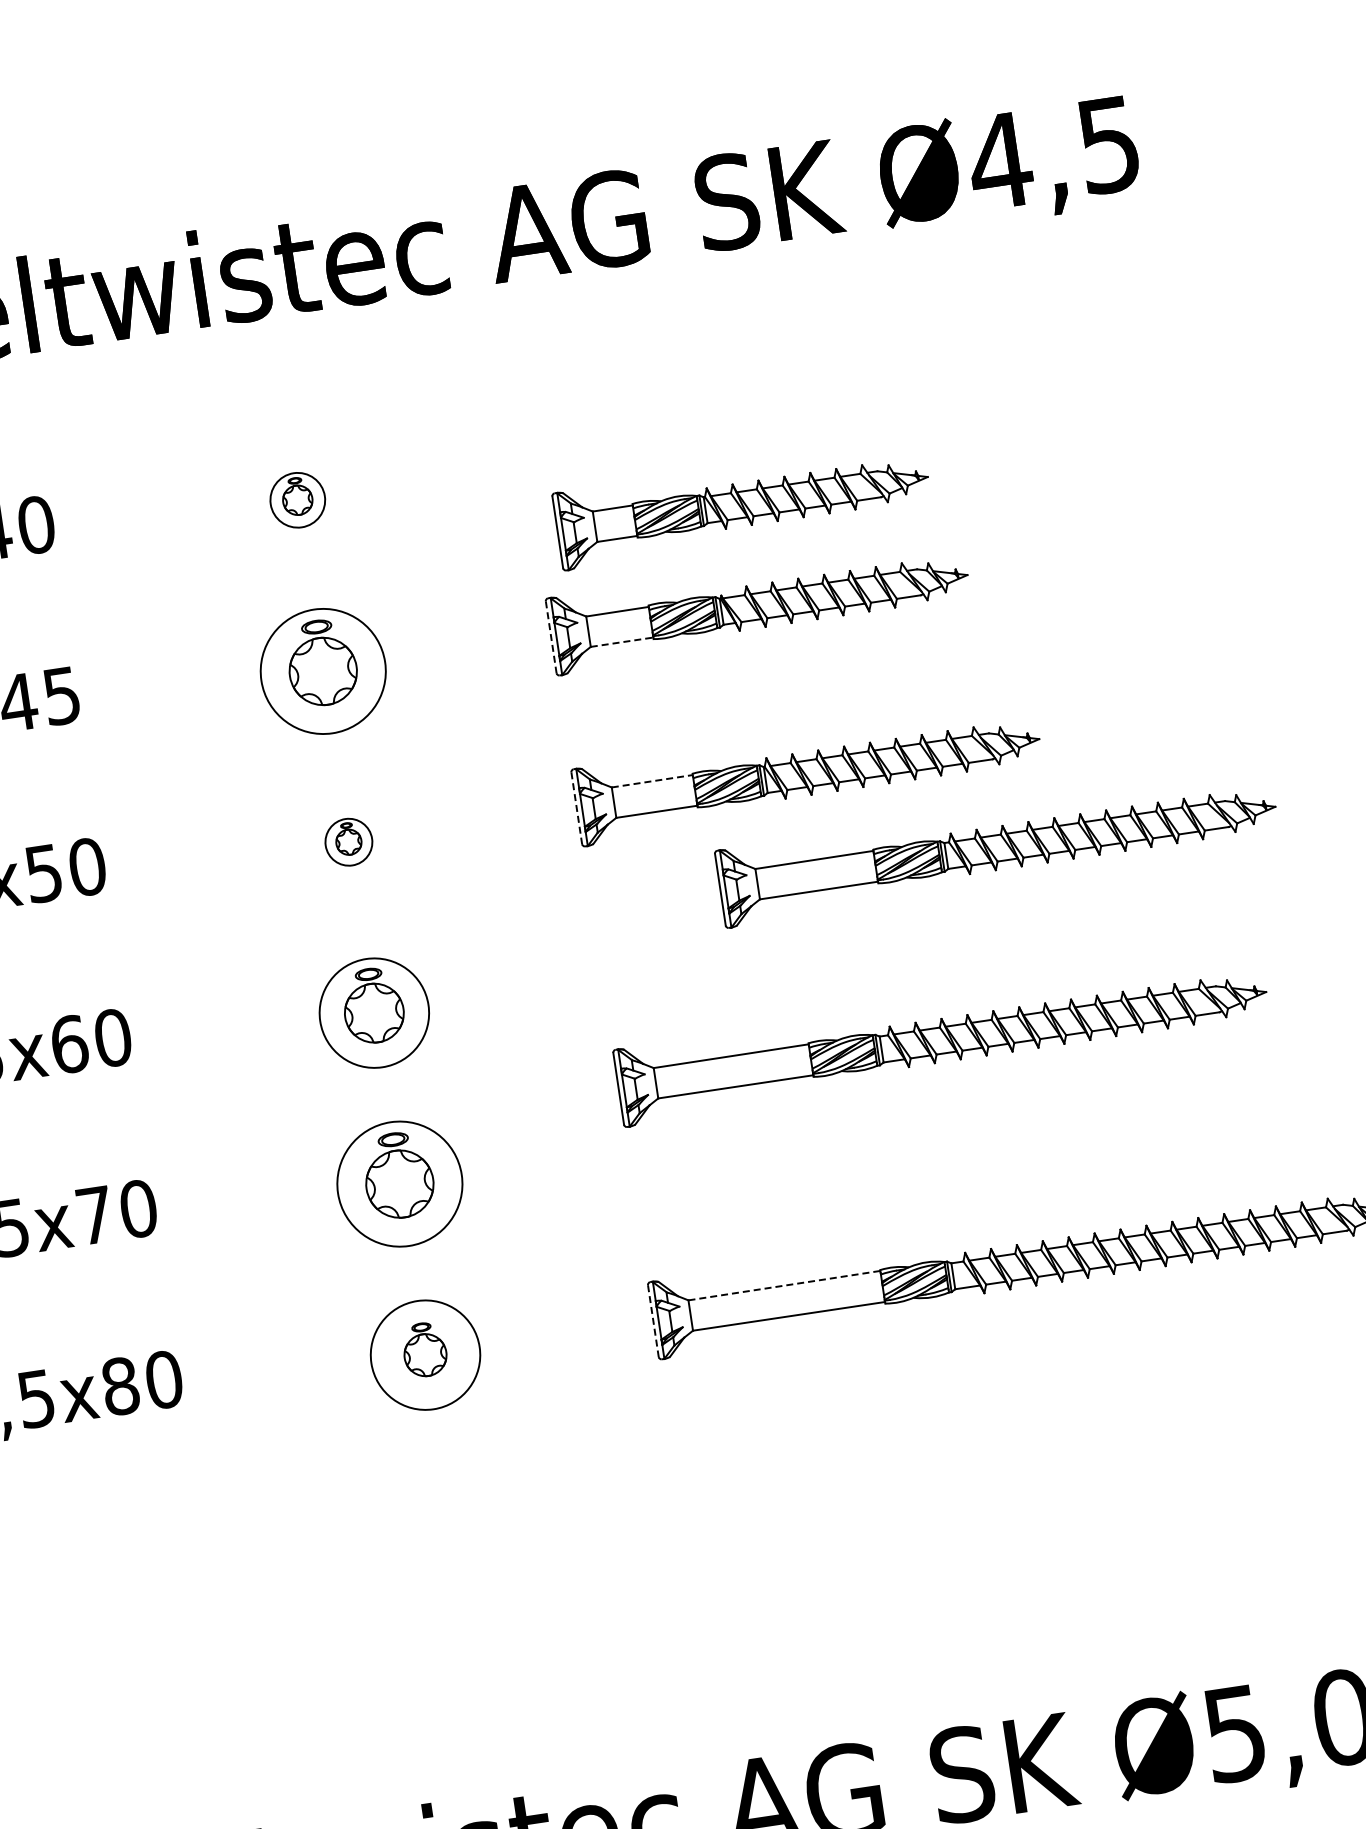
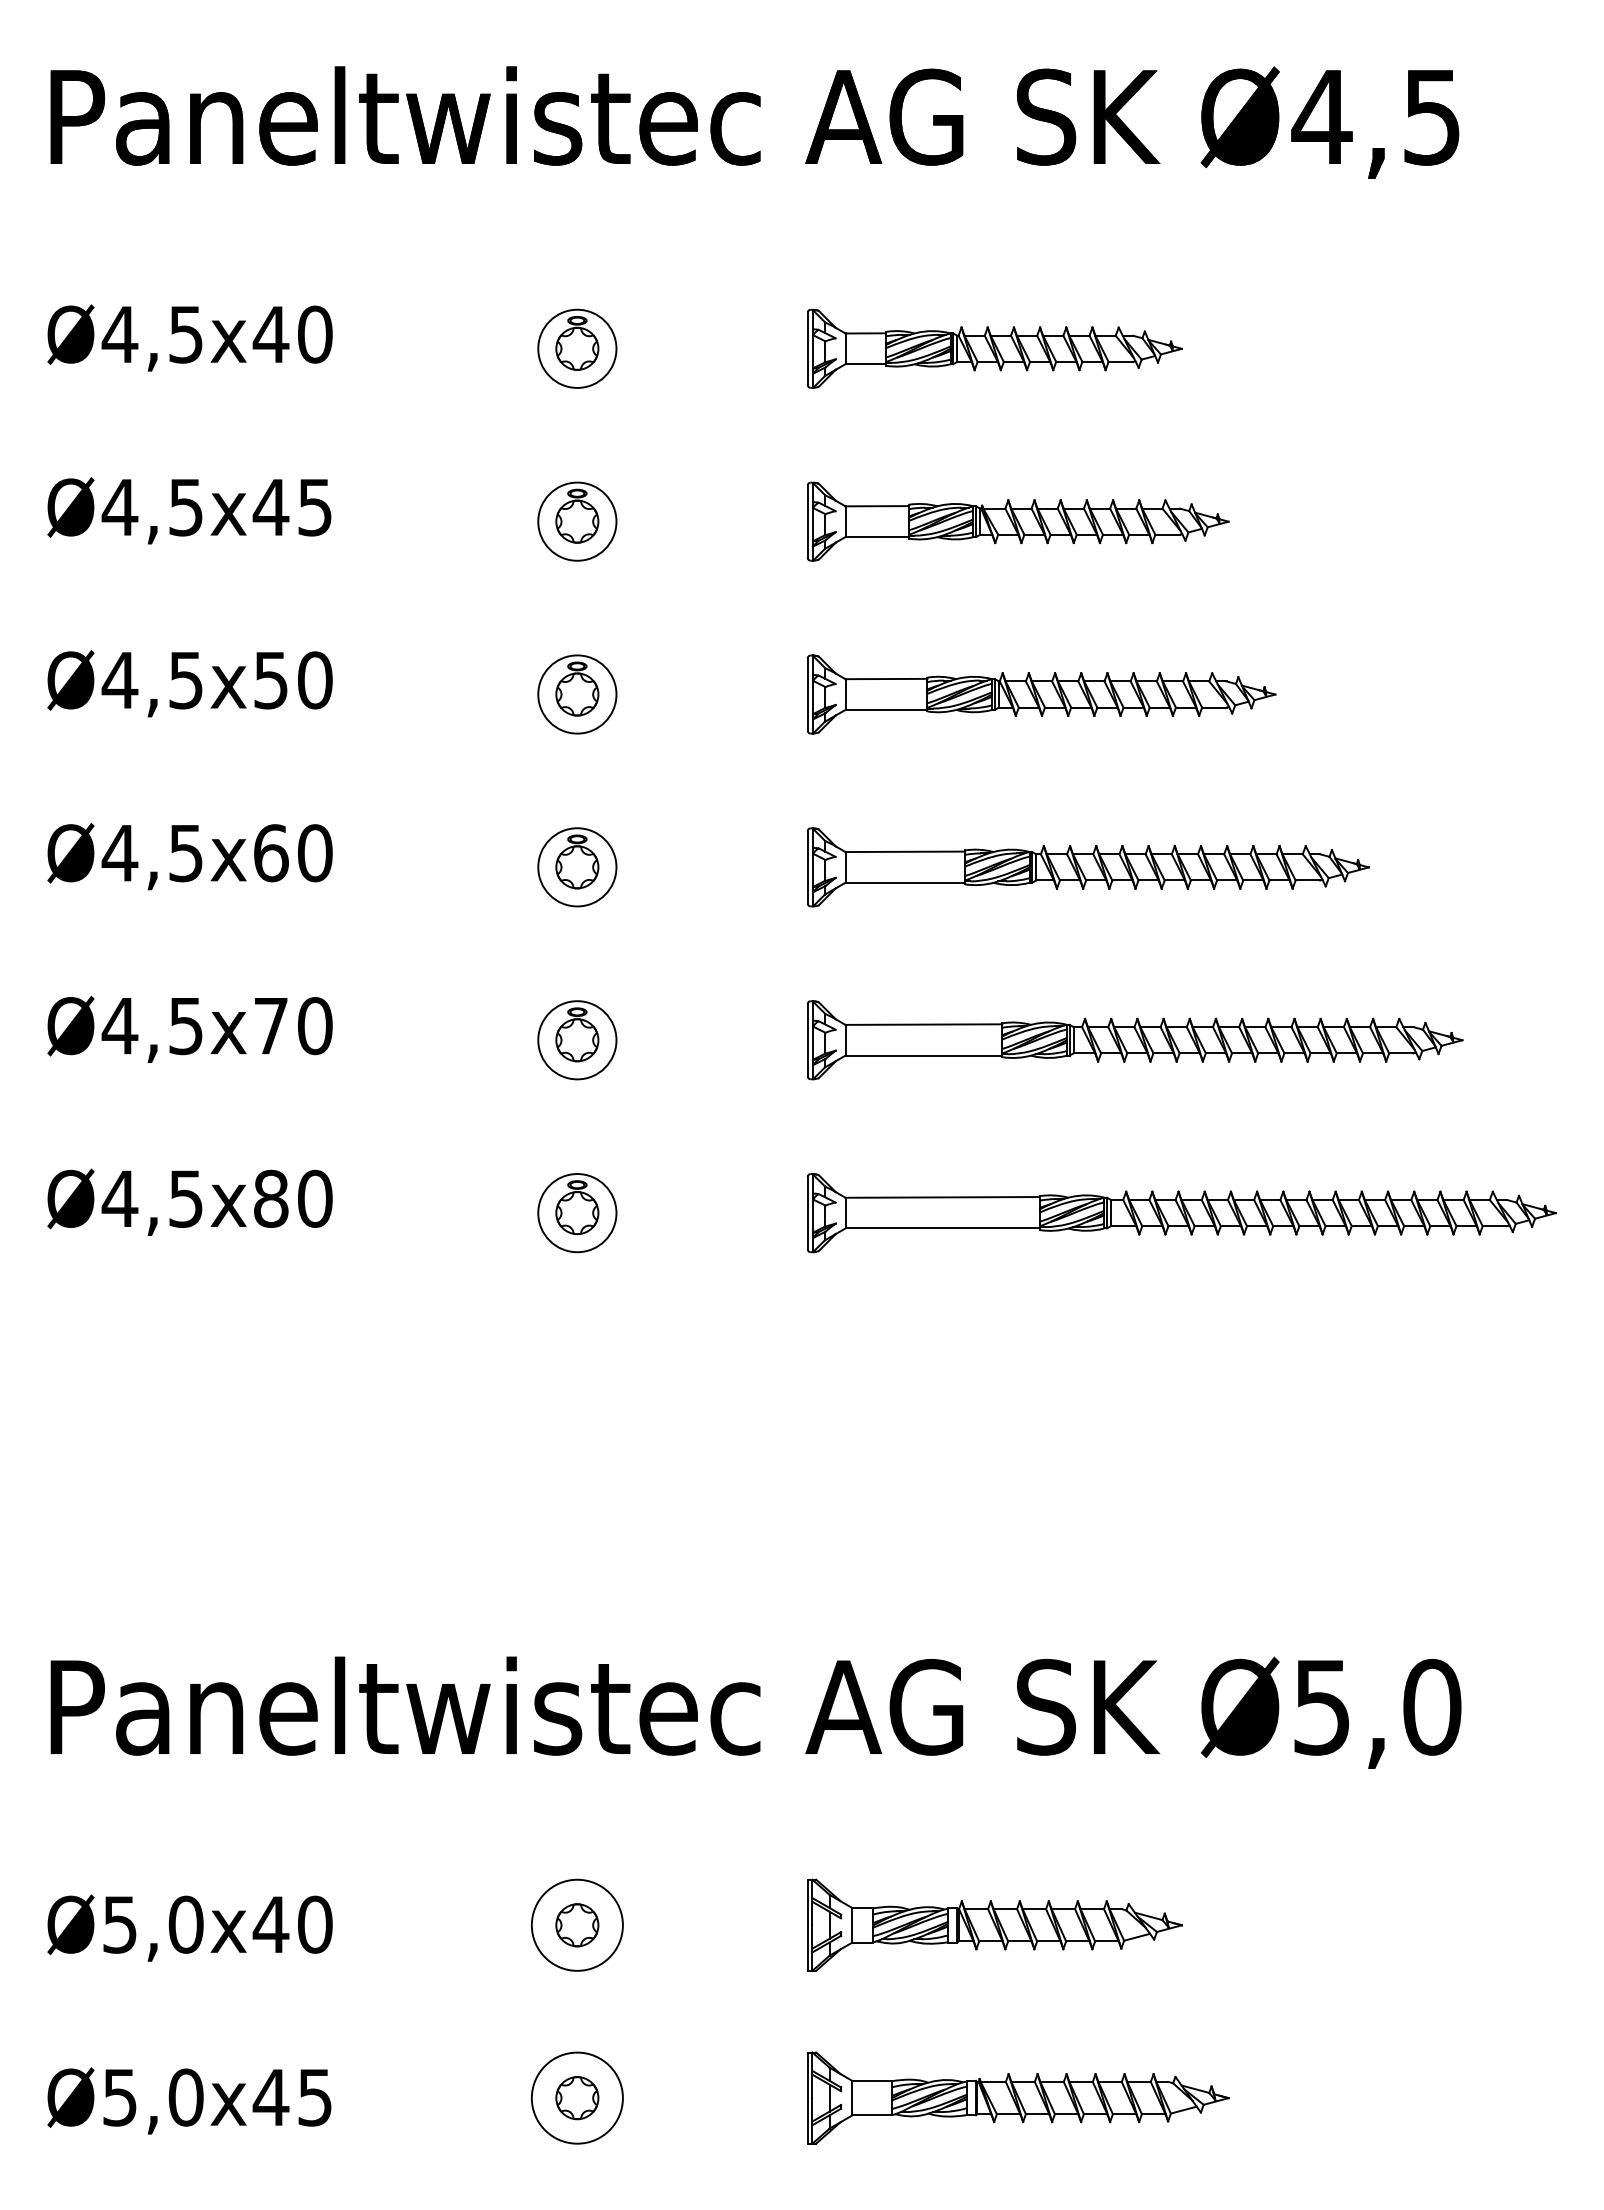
part: (297, 500) -> (577, 348), size x1.43
part: (742, 504) -> (994, 348), moved
line: (551, 638) -> (807, 522), dashed -> solid
line: (622, 642) -> (877, 537), dashed -> solid
part: (323, 671) -> (577, 521), size x0.62
line: (652, 781) -> (886, 679), dashed -> solid
line: (576, 809) -> (807, 695), dashed -> solid
part: (348, 842) -> (577, 694), size x1.67
part: (998, 848) -> (1088, 867), moved
part: (374, 1013) -> (577, 867), size x0.71
part: (942, 1040) -> (1135, 1040), moved
part: (400, 1184) -> (577, 1040), size x0.62
line: (785, 1285) -> (943, 1197), dashed -> solid
line: (653, 1321) -> (807, 1213), dashed -> solid
circle: (425, 1355) -> (577, 1213), size x0.71

